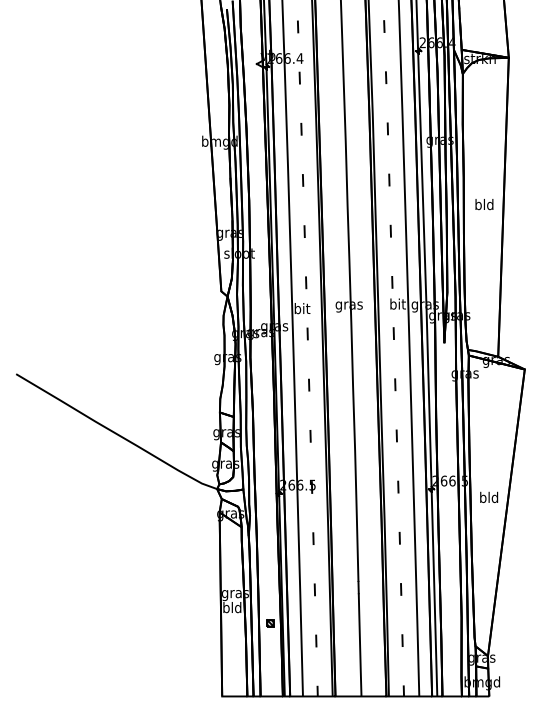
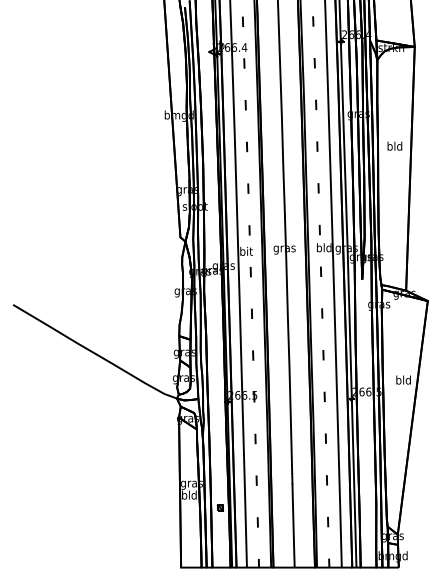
text: (484, 204) -> (394, 146), moved
text: (397, 303) -> (324, 247), bit -> bld
text: (489, 496) -> (403, 379), moved

